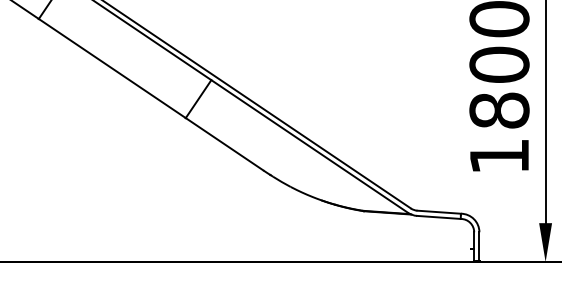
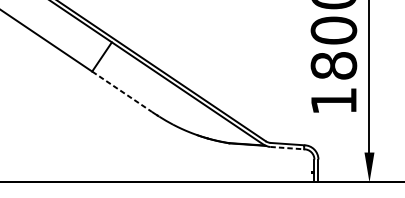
line: (224, 144) -> (122, 91), solid -> dashed
line: (438, 217) -> (286, 148), solid -> dashed

